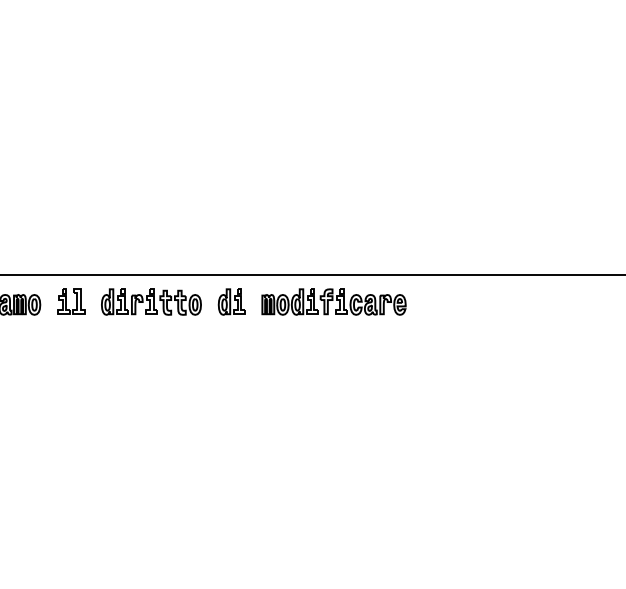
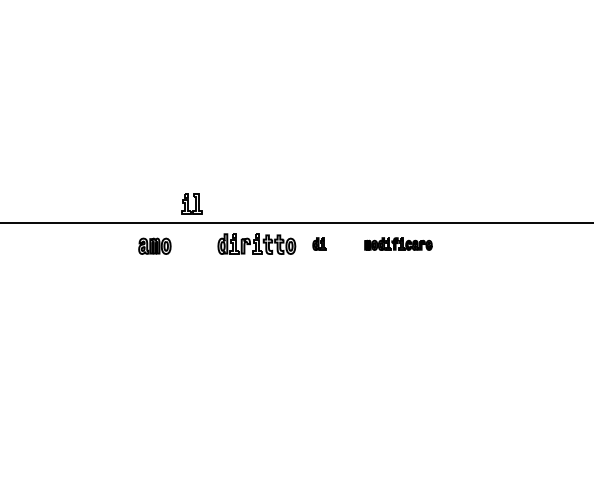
part: (71, 301) -> (191, 203), moved
part: (232, 301) -> (319, 243), size x0.6
part: (334, 301) -> (398, 243), size x0.6

